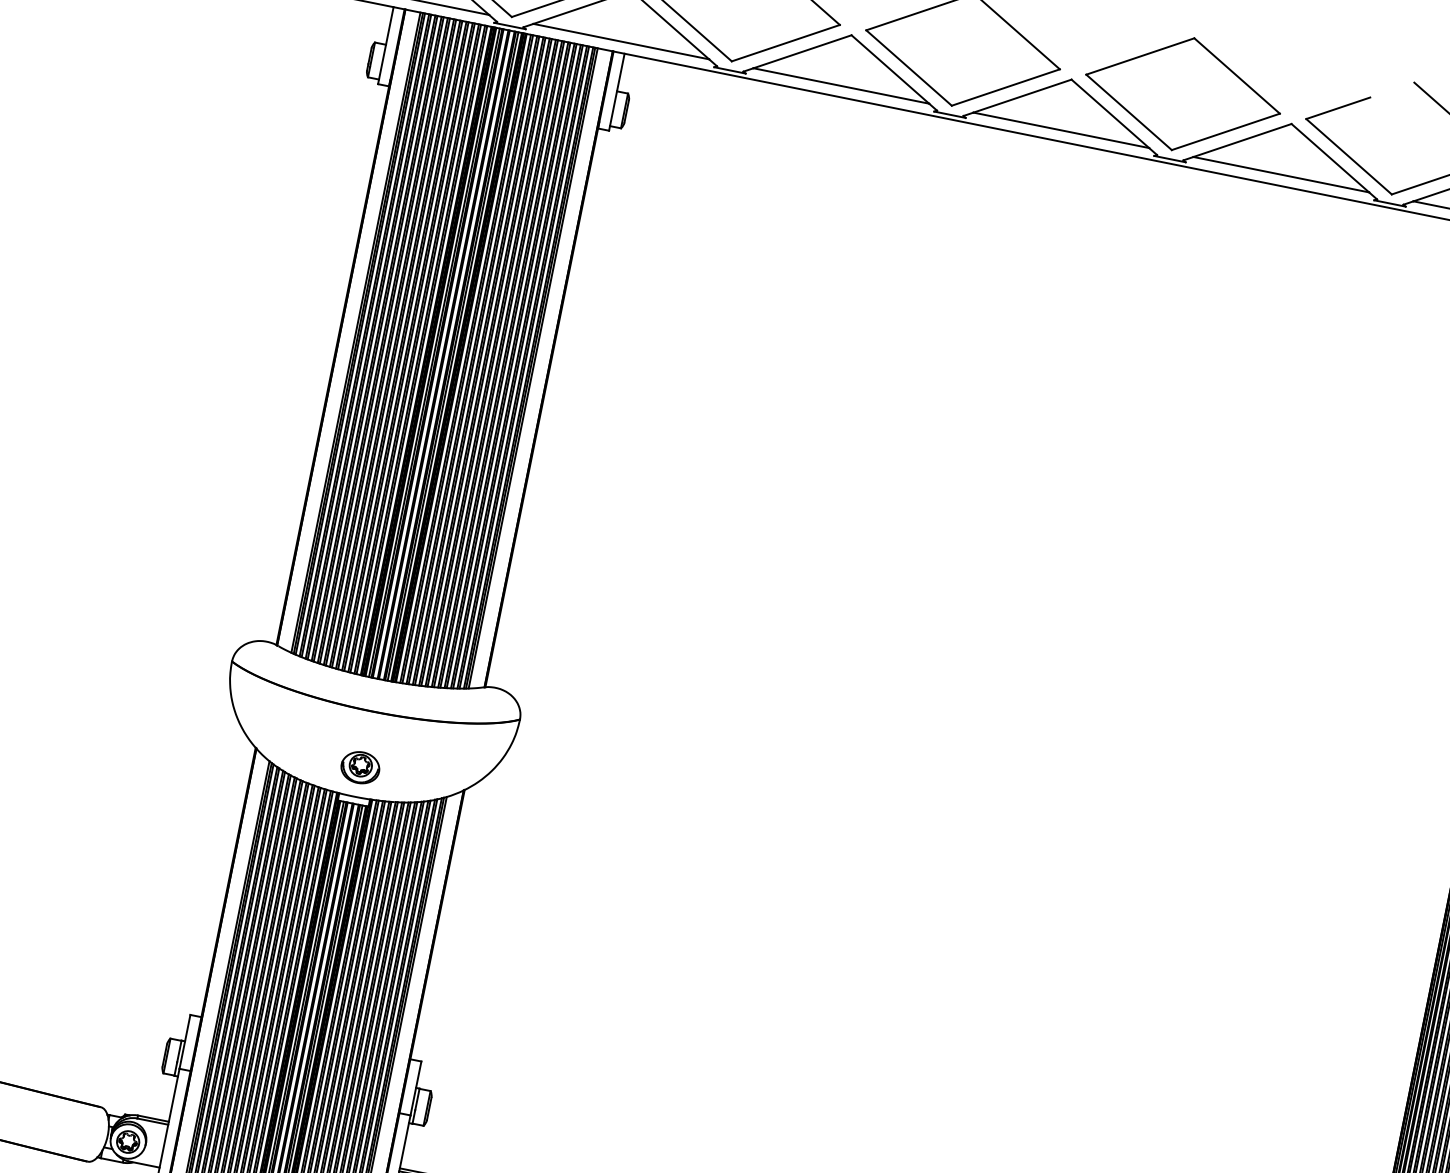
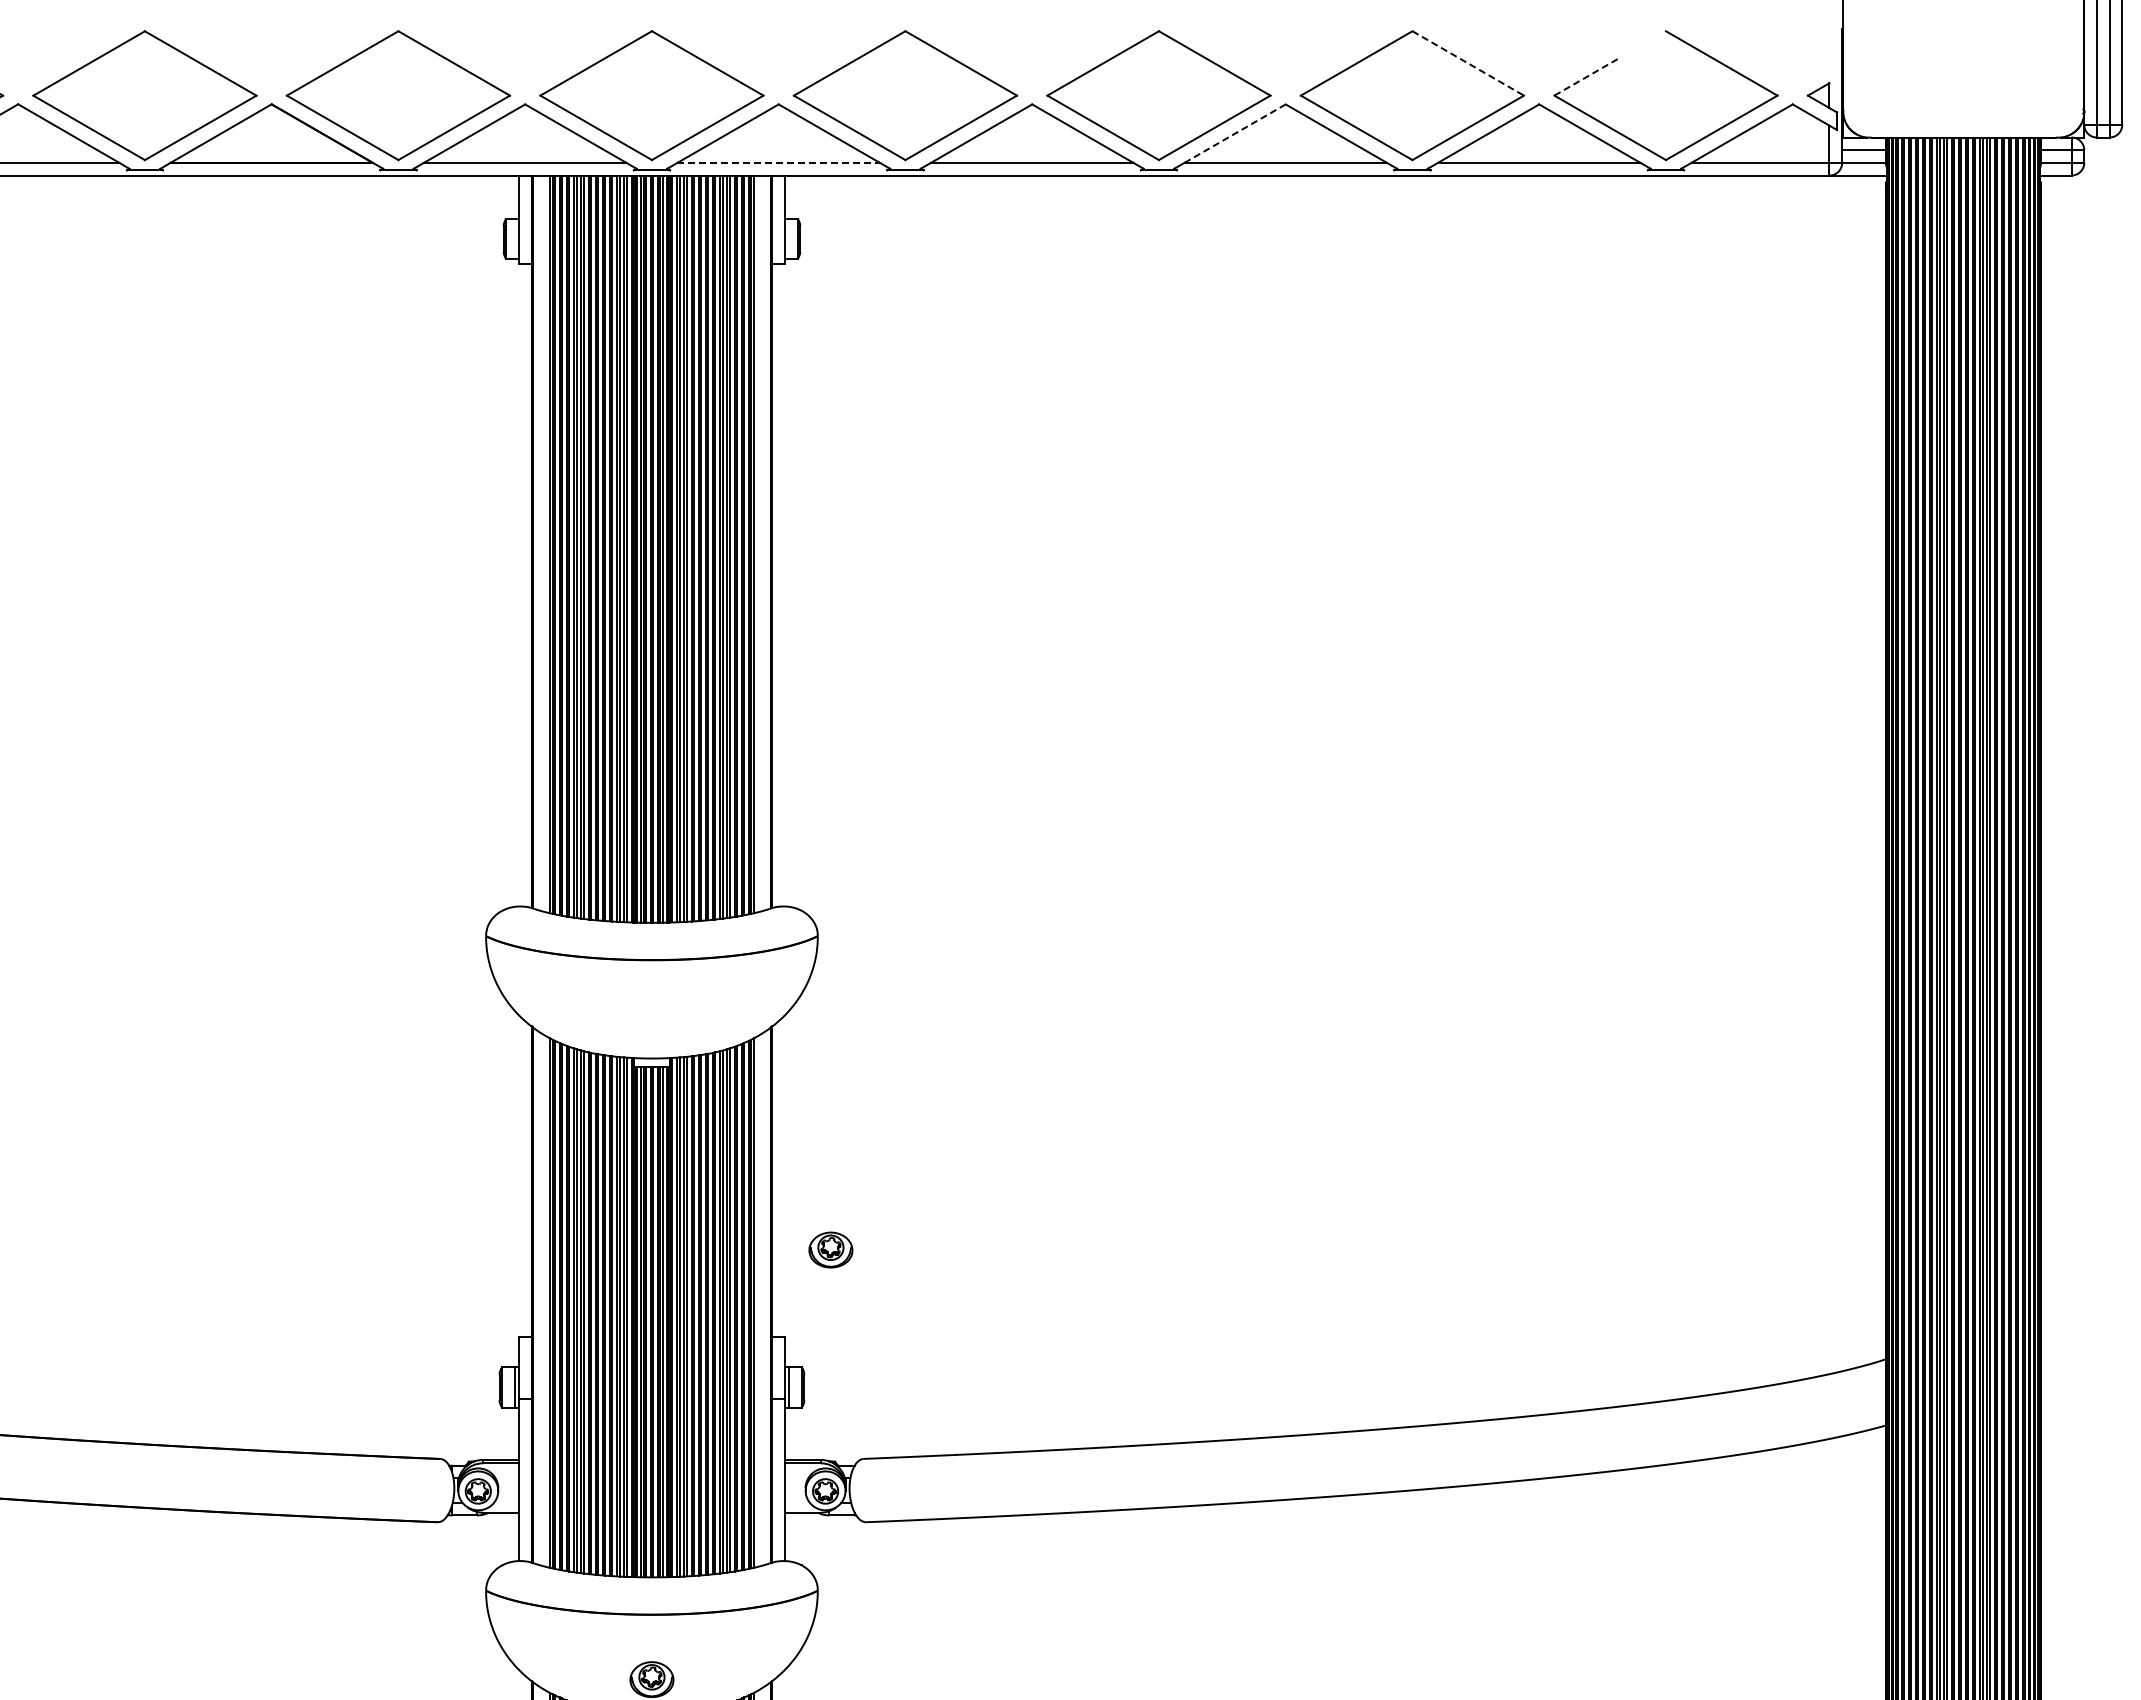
line: (622, 41) -> (779, 162), solid -> dashed
line: (1237, 76) -> (1468, 63), solid -> dashed
line: (1022, 96) -> (1235, 133), solid -> dashed
line: (1338, 108) -> (1587, 76), solid -> dashed
part: (360, 767) -> (830, 1249), moved

